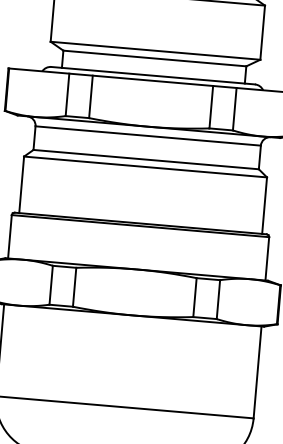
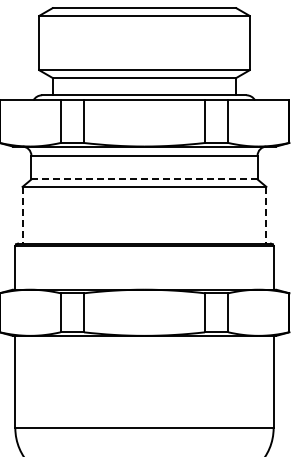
line: (146, 159) -> (144, 179), solid -> dashed
line: (21, 185) -> (22, 215), solid -> dashed
line: (264, 205) -> (266, 215), solid -> dashed

